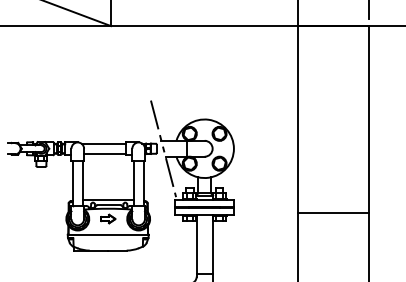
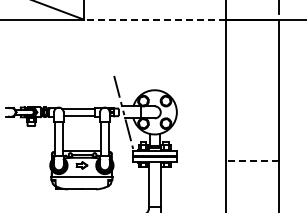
line: (204, 25) -> (154, 19), solid -> dashed
line: (333, 213) -> (252, 161), solid -> dashed

